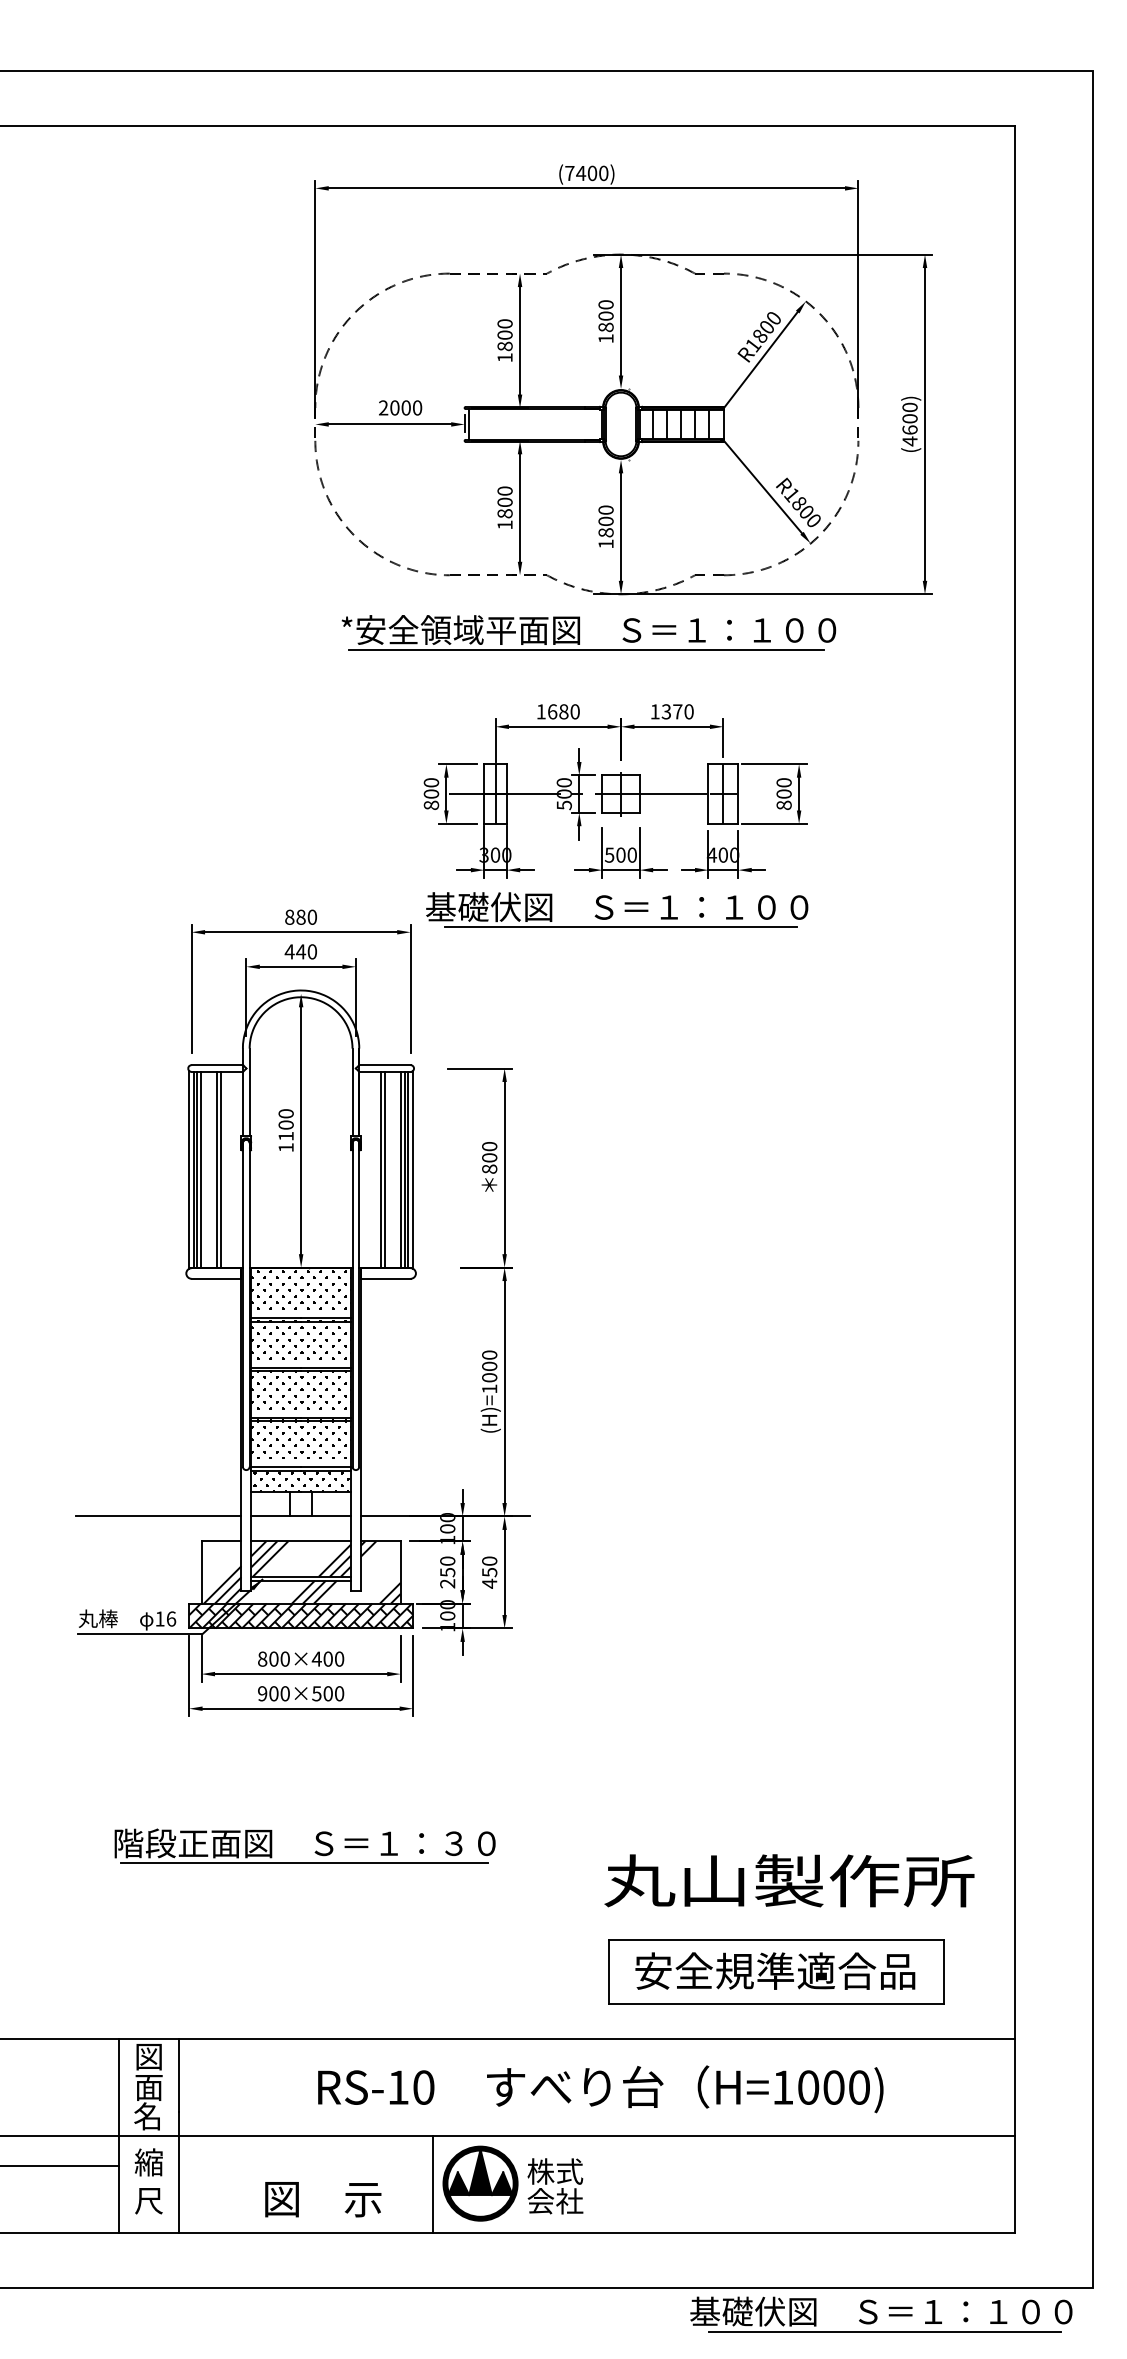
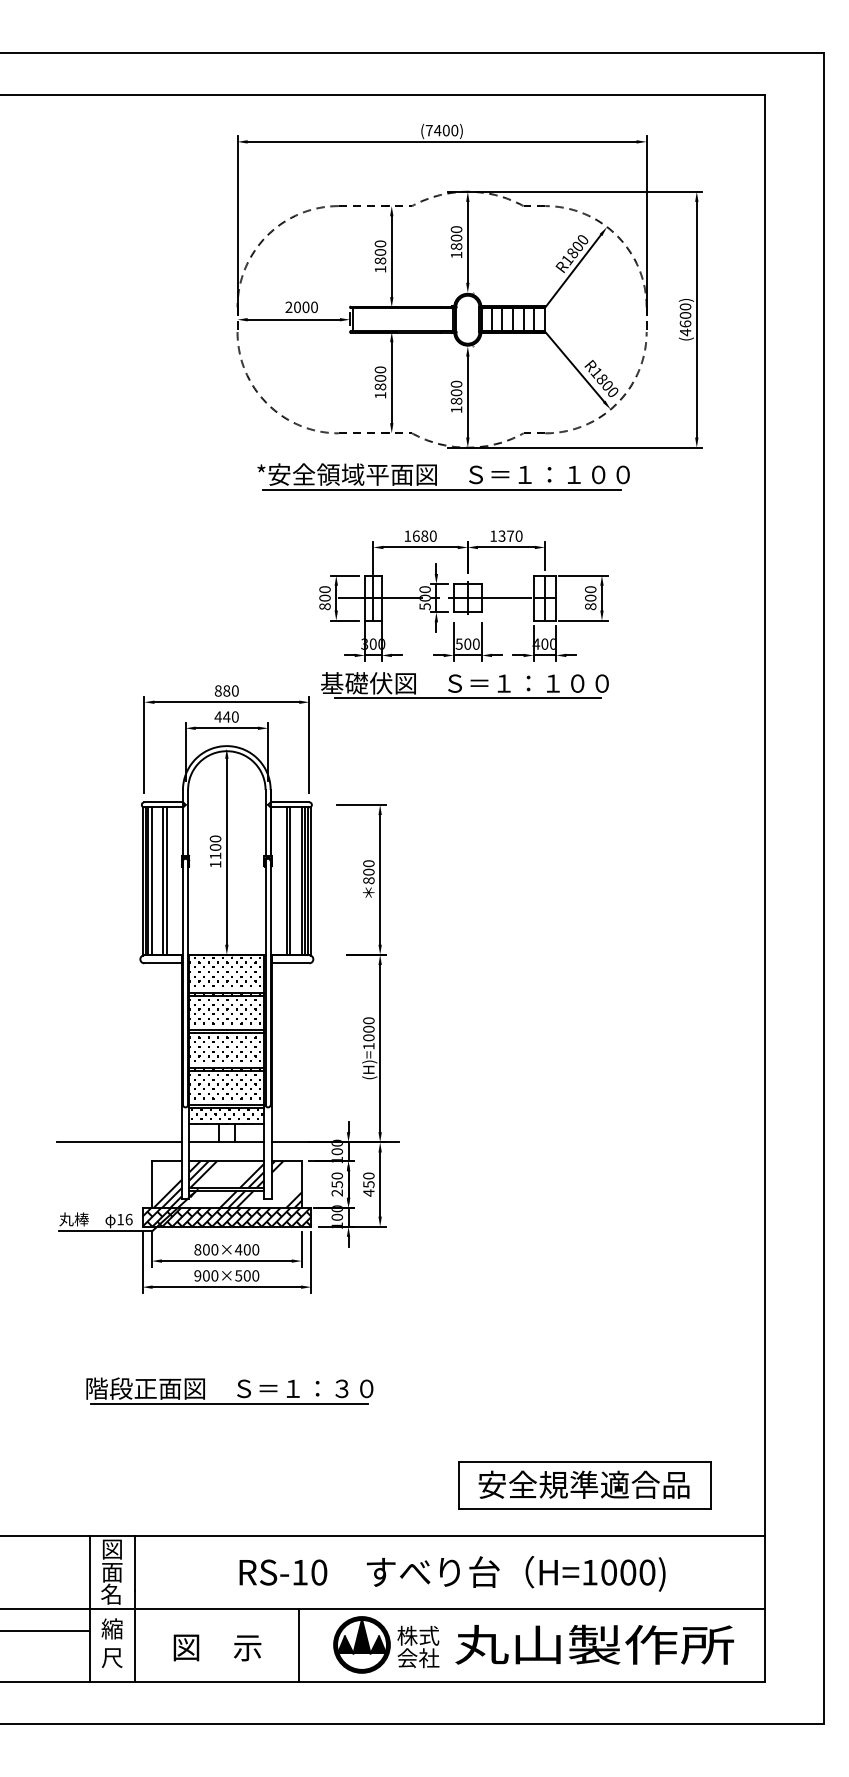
text: (789, 1880) -> (594, 1644), moved
line: (433, 2183) -> (299, 1644), moved
text: (323, 2199) -> (217, 1647), moved
part: (880, 2314) -> (663, 1743), removed

